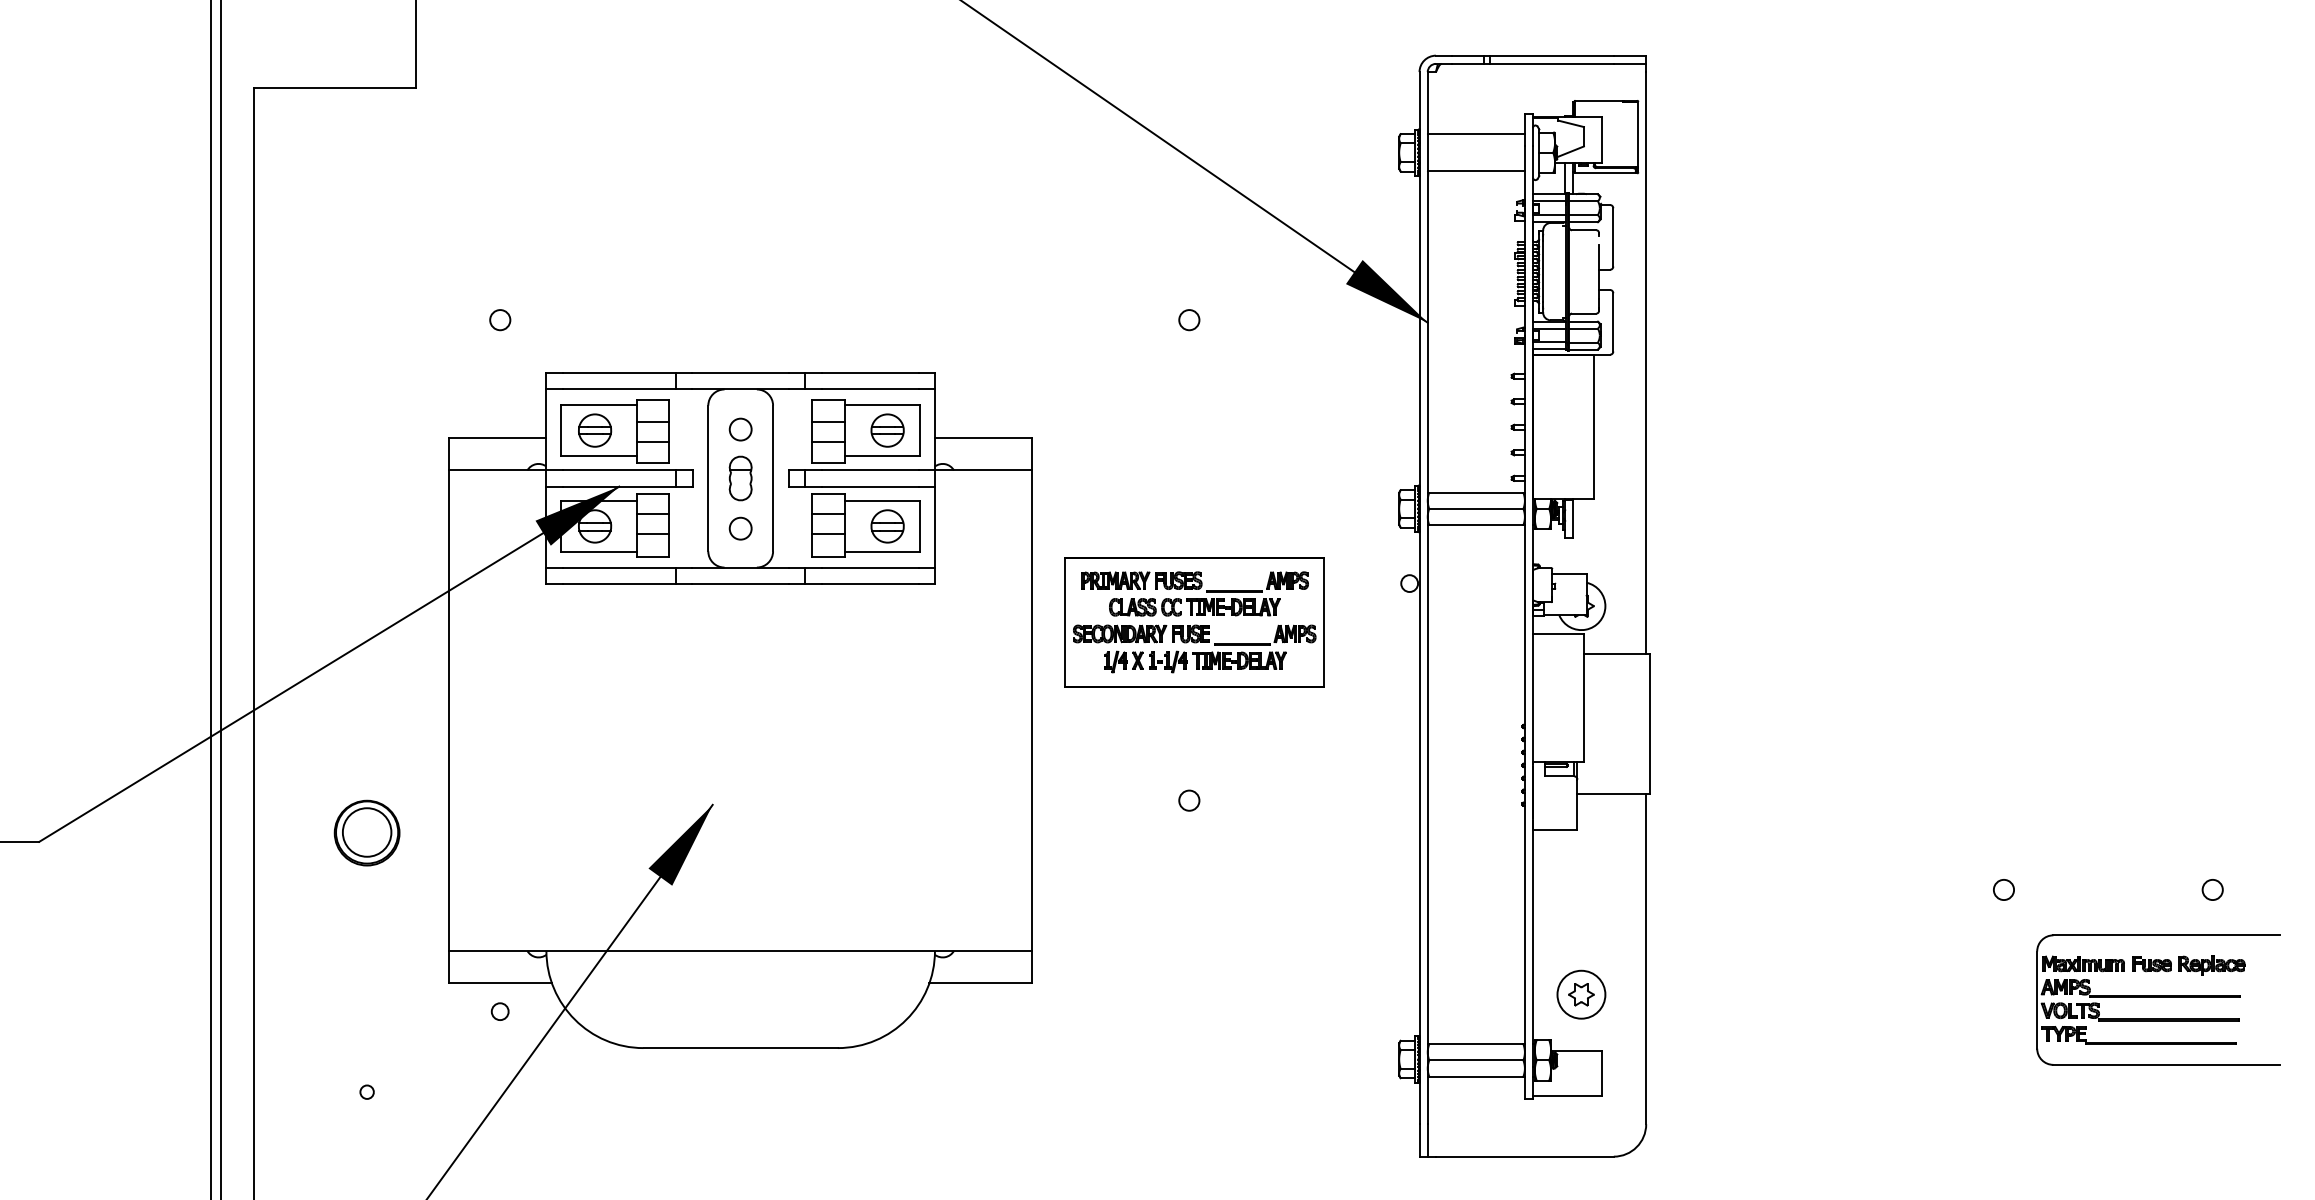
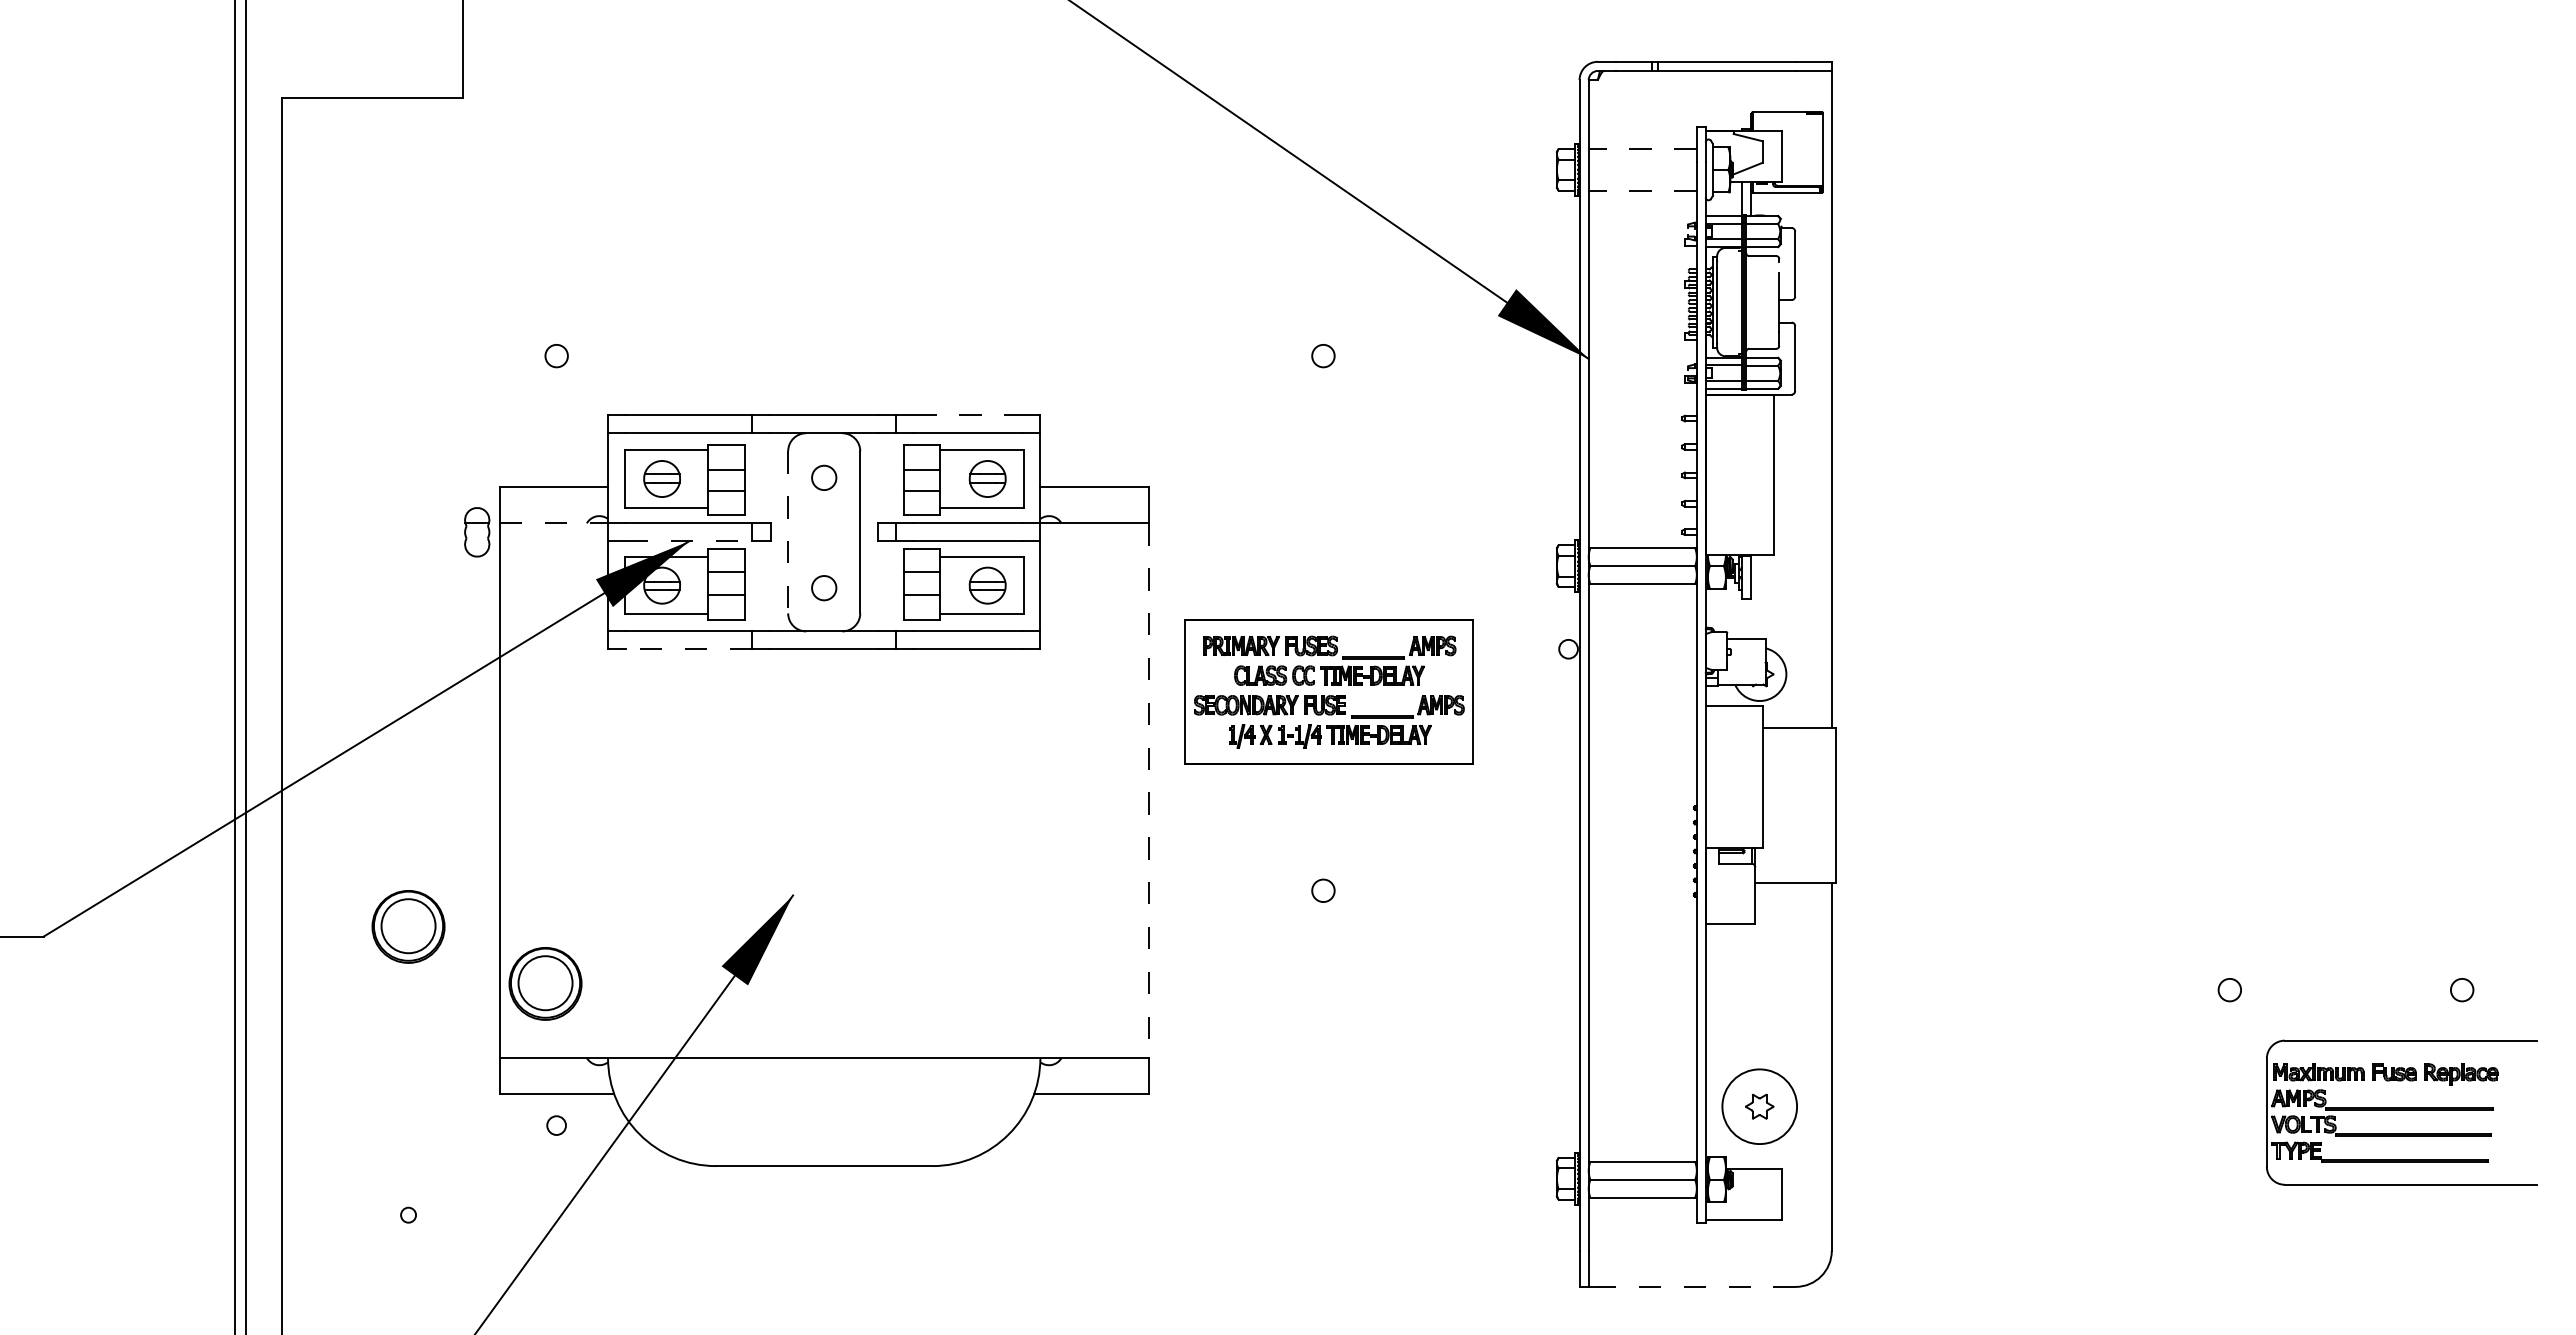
line: (1476, 134) -> (1642, 149), solid -> dashed
line: (1476, 171) -> (1642, 190), solid -> dashed
line: (870, 373) -> (968, 415), solid -> dashed
line: (498, 470) -> (554, 523), solid -> dashed
line: (708, 478) -> (788, 532), solid -> dashed
part: (740, 478) -> (477, 532), moved
line: (619, 486) -> (689, 541), solid -> dashed
line: (618, 583) -> (688, 649), solid -> dashed
line: (1032, 711) -> (1148, 791), solid -> dashed
part: (490, 883) -> (545, 983), added
circle: (1581, 994) -> (1759, 1106), size x1.4
line: (1524, 1156) -> (1696, 1286), solid -> dashed

